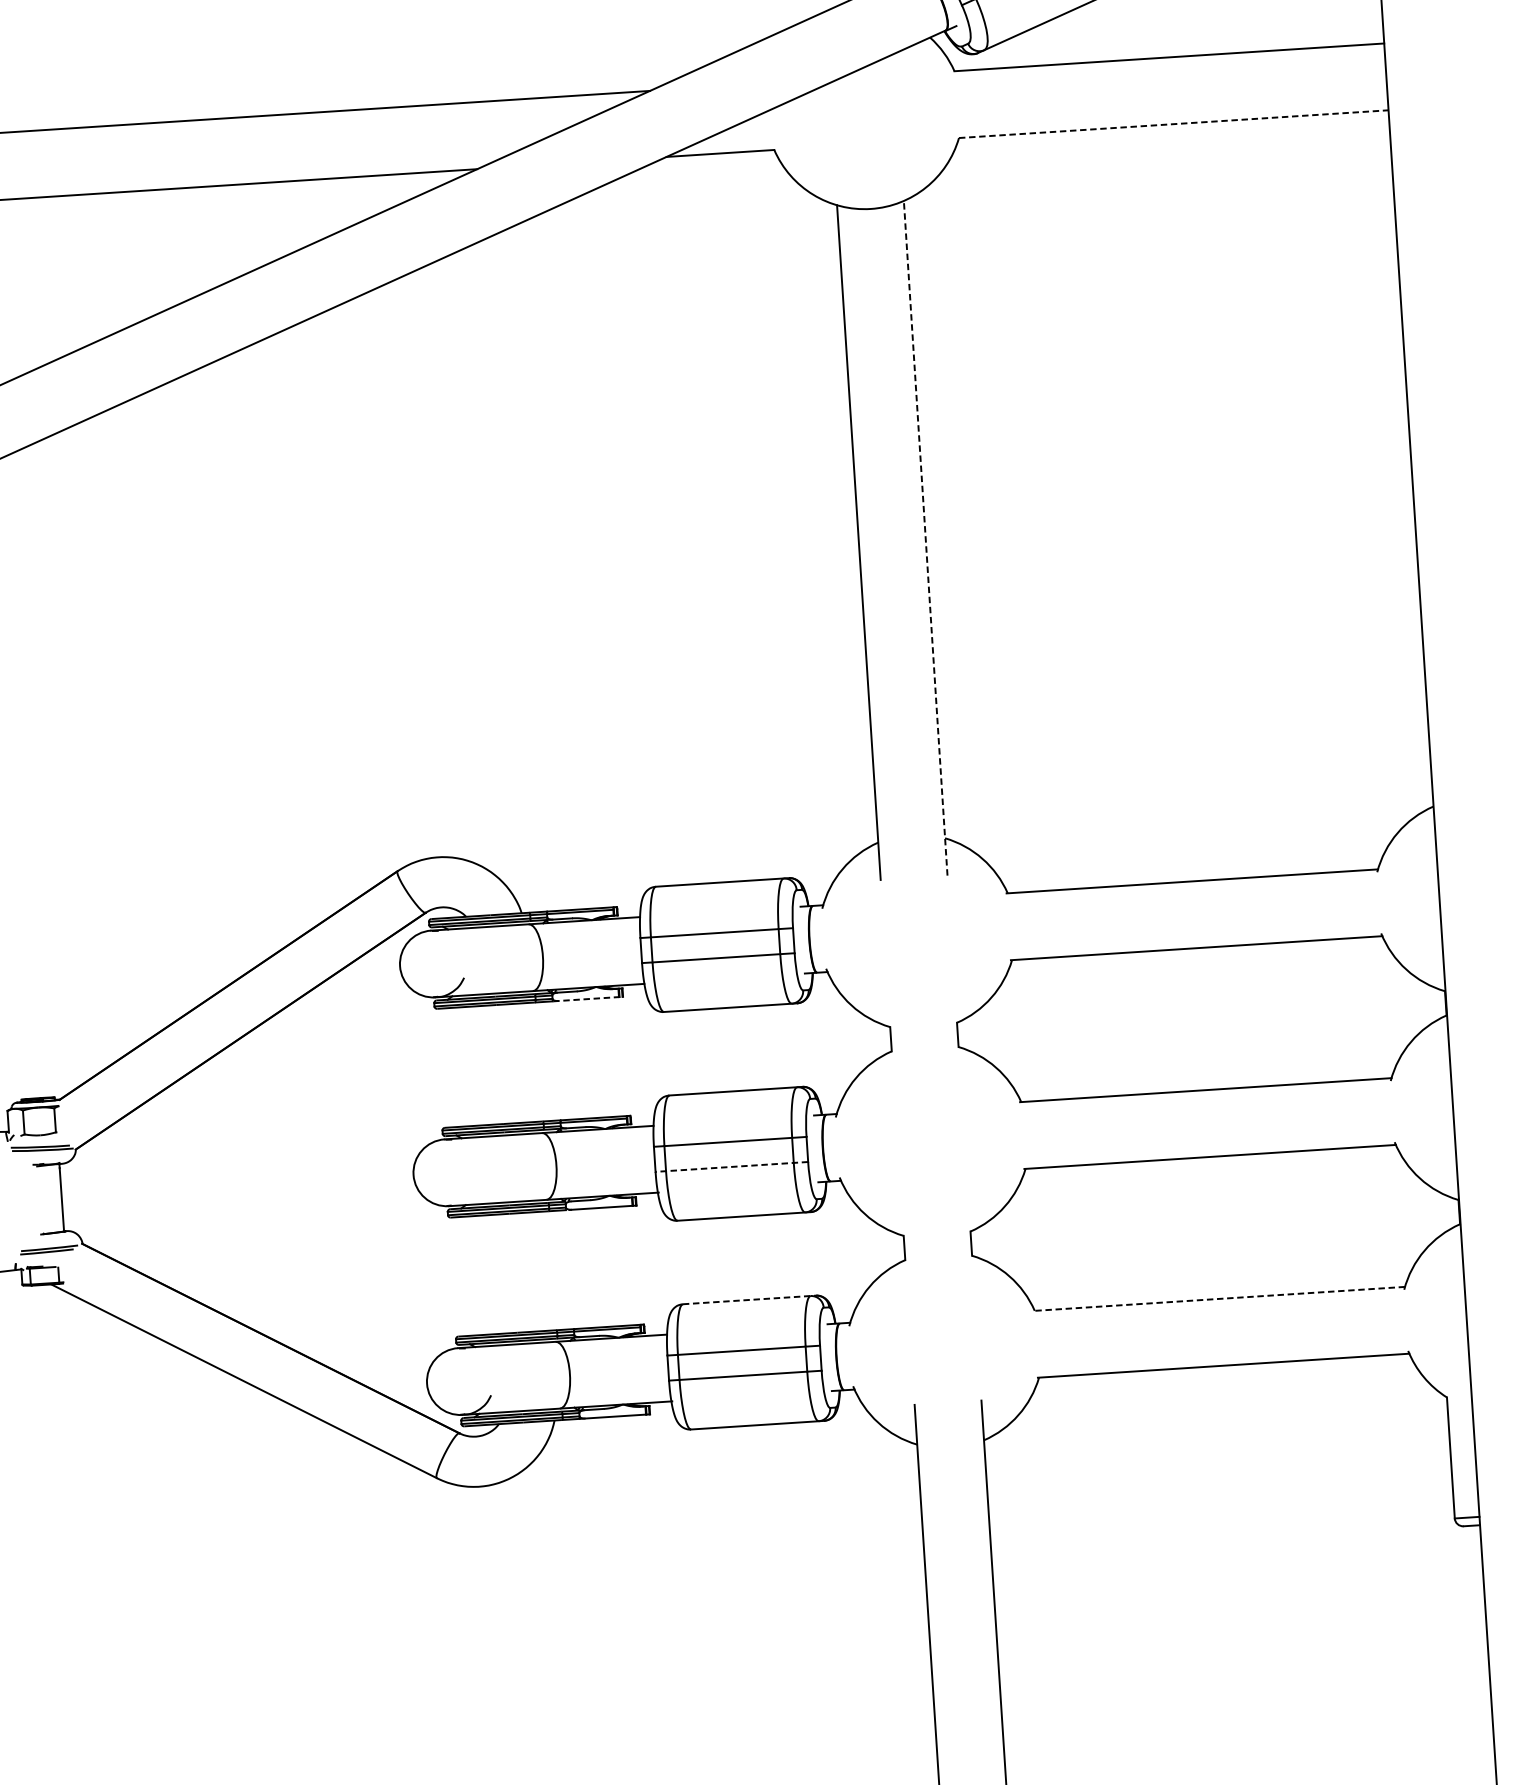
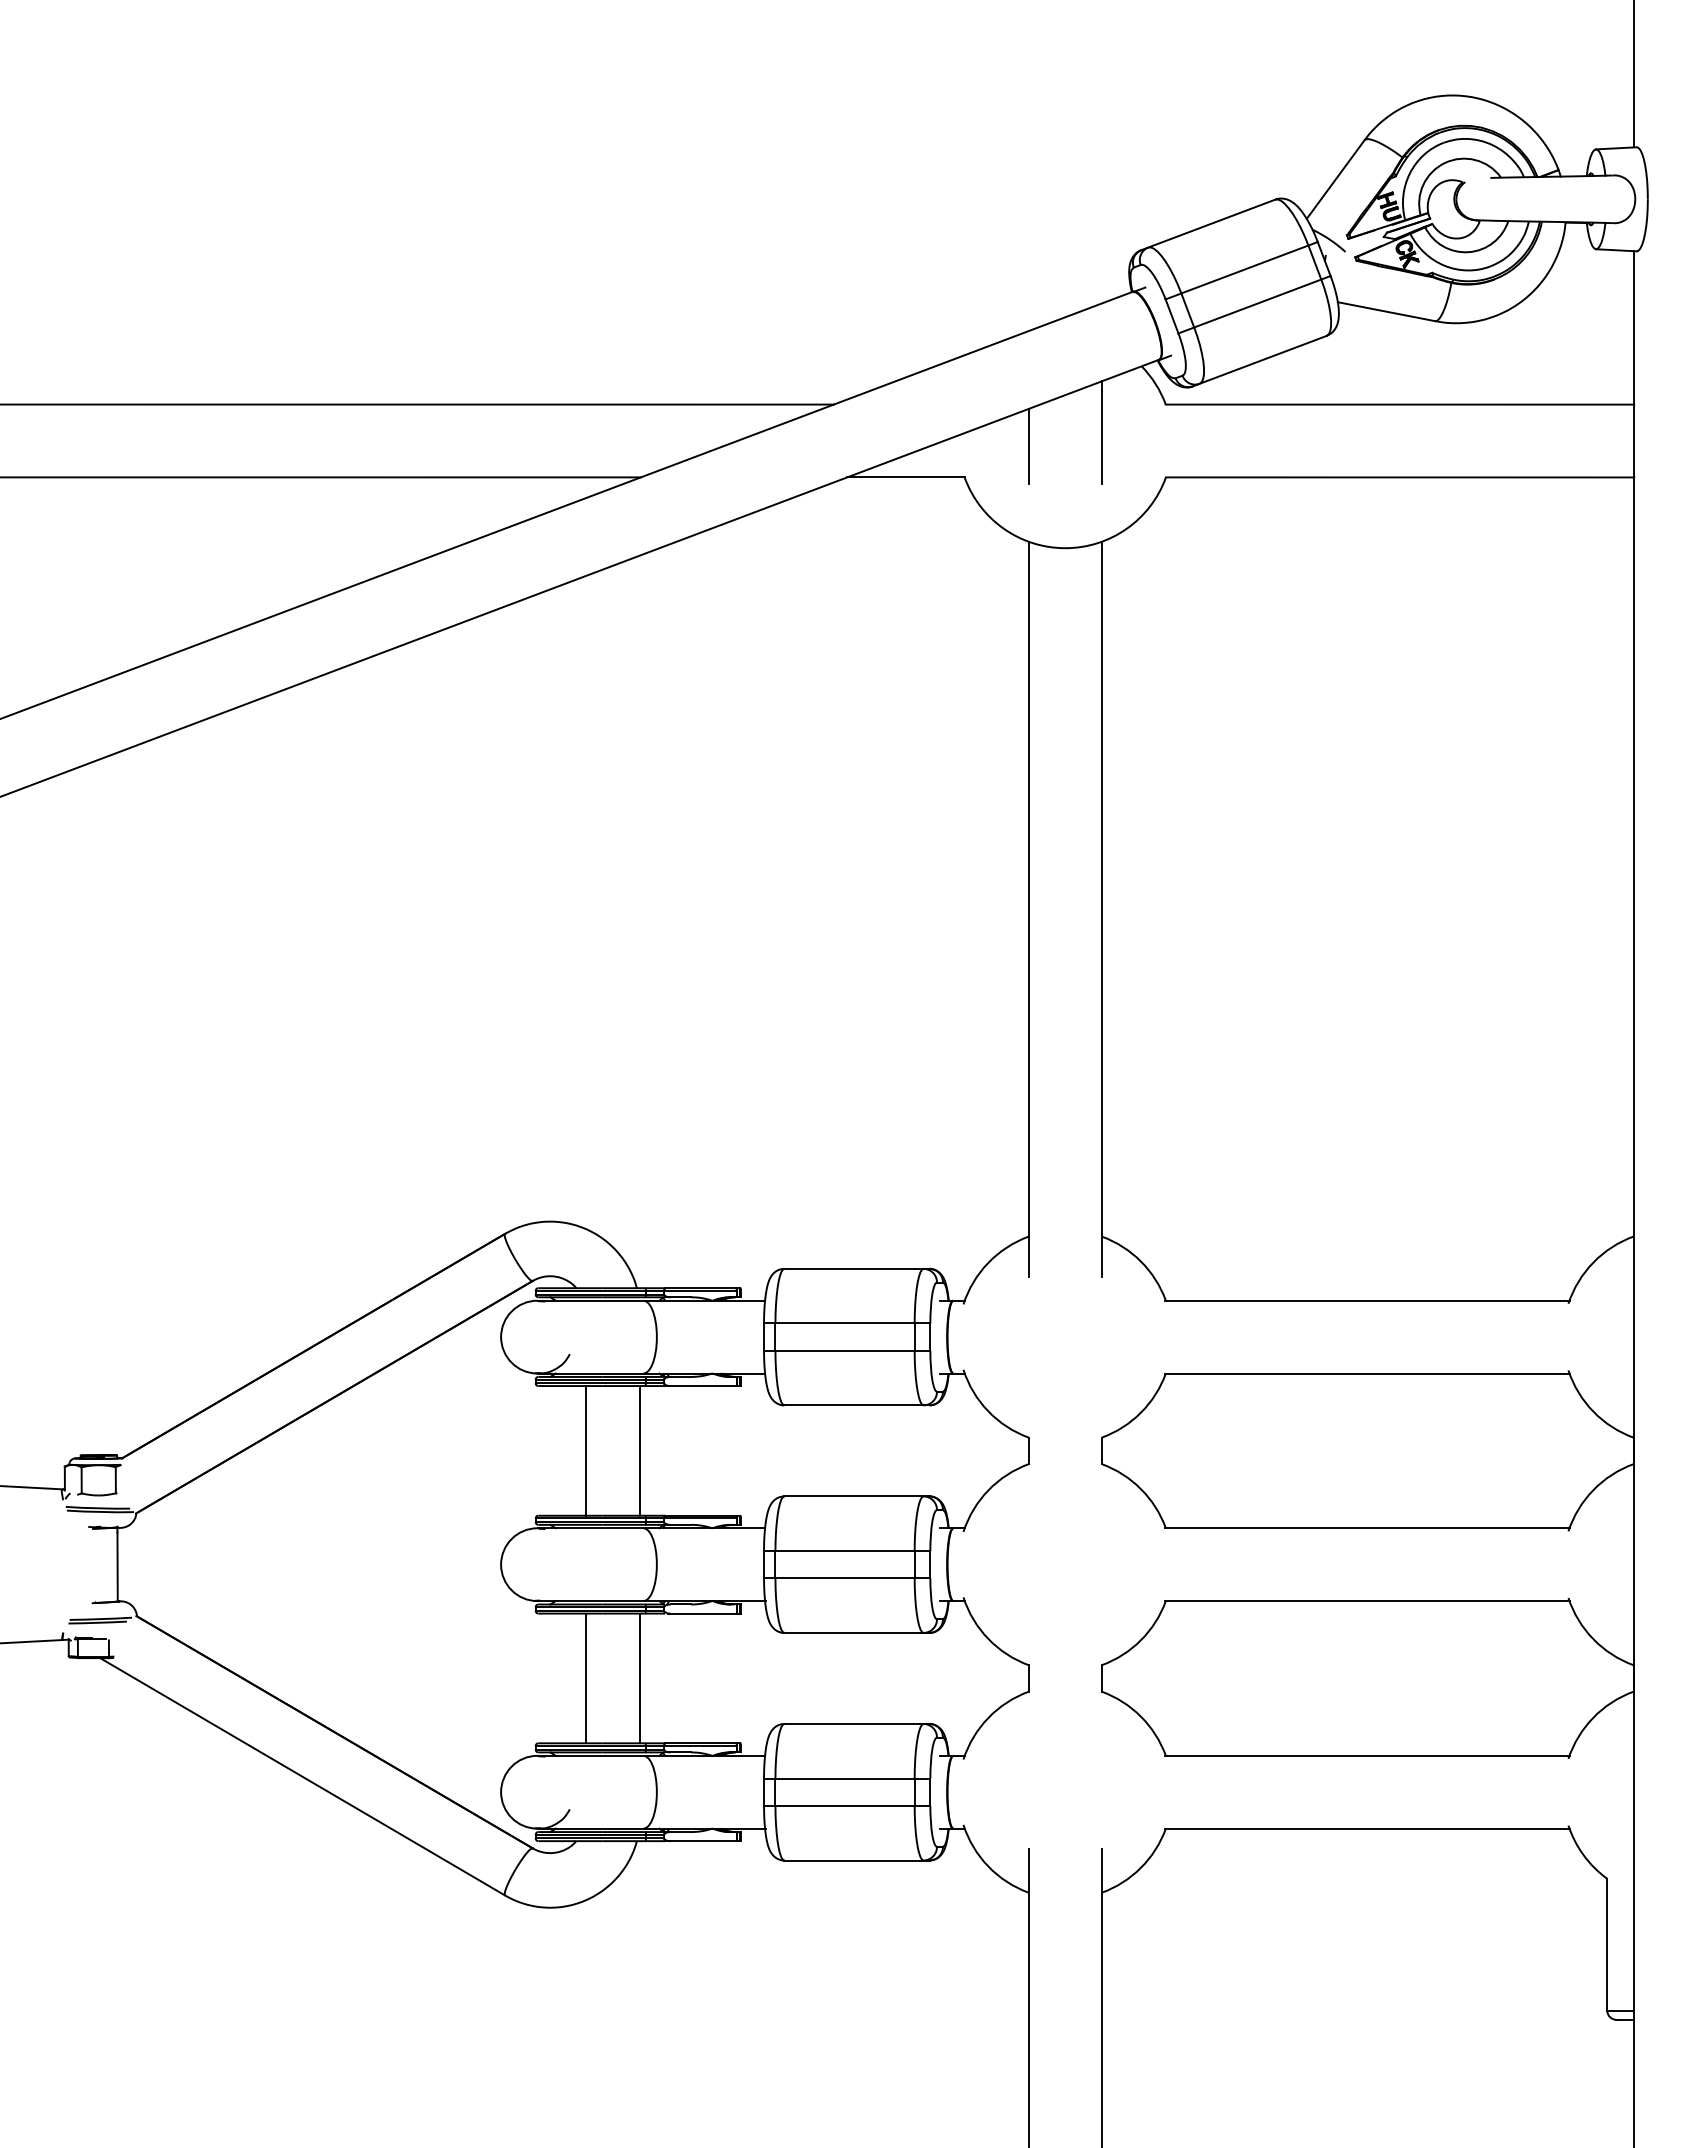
line: (897, 100) -> (1101, 432), added
line: (830, 116) -> (1028, 445), added
line: (1174, 124) -> (1400, 477), dashed -> solid
line: (925, 538) -> (1101, 909), dashed -> solid
line: (588, 999) -> (703, 1386), dashed -> solid
line: (534, 1061) -> (640, 1450), added
line: (484, 1065) -> (585, 1450), added
line: (731, 1167) -> (846, 1578), dashed -> solid
line: (548, 1271) -> (640, 1678), added
line: (497, 1274) -> (585, 1678), added
line: (1218, 1298) -> (1366, 1755), dashed -> solid
line: (749, 1299) -> (856, 1723), dashed -> solid

